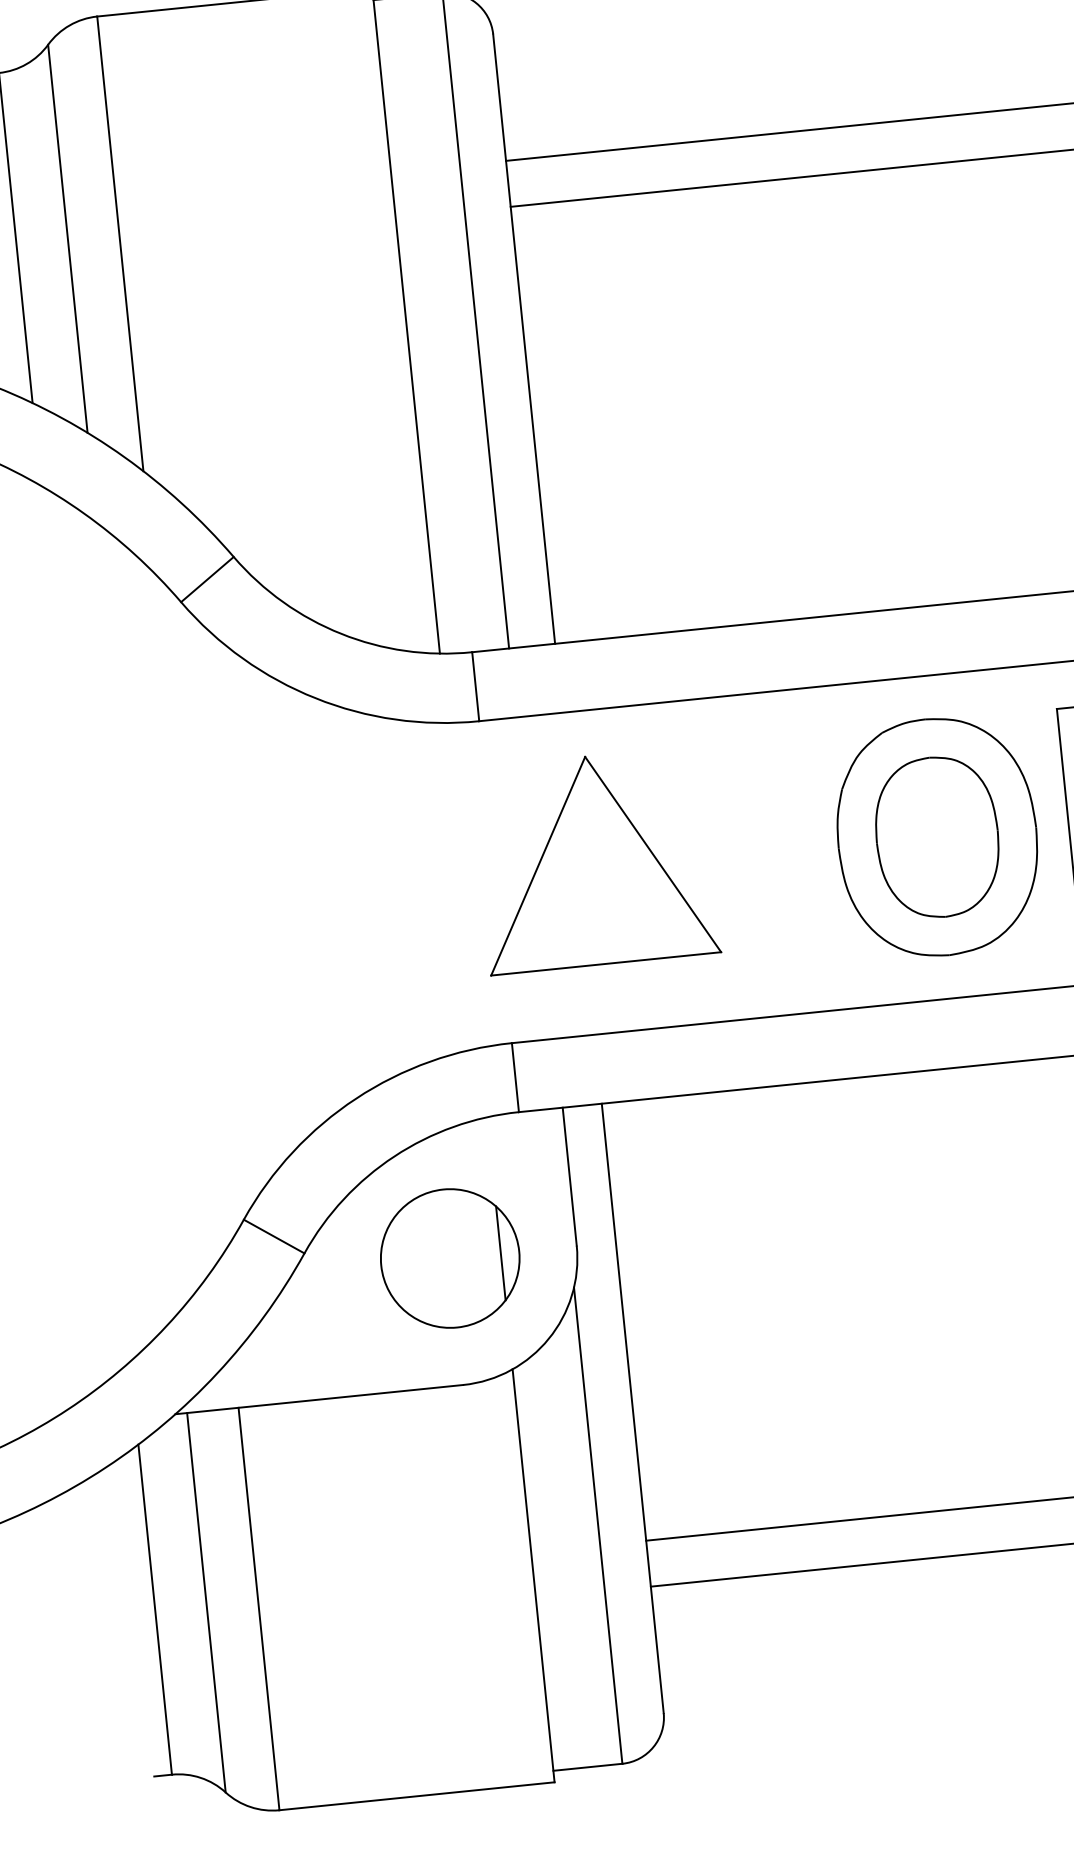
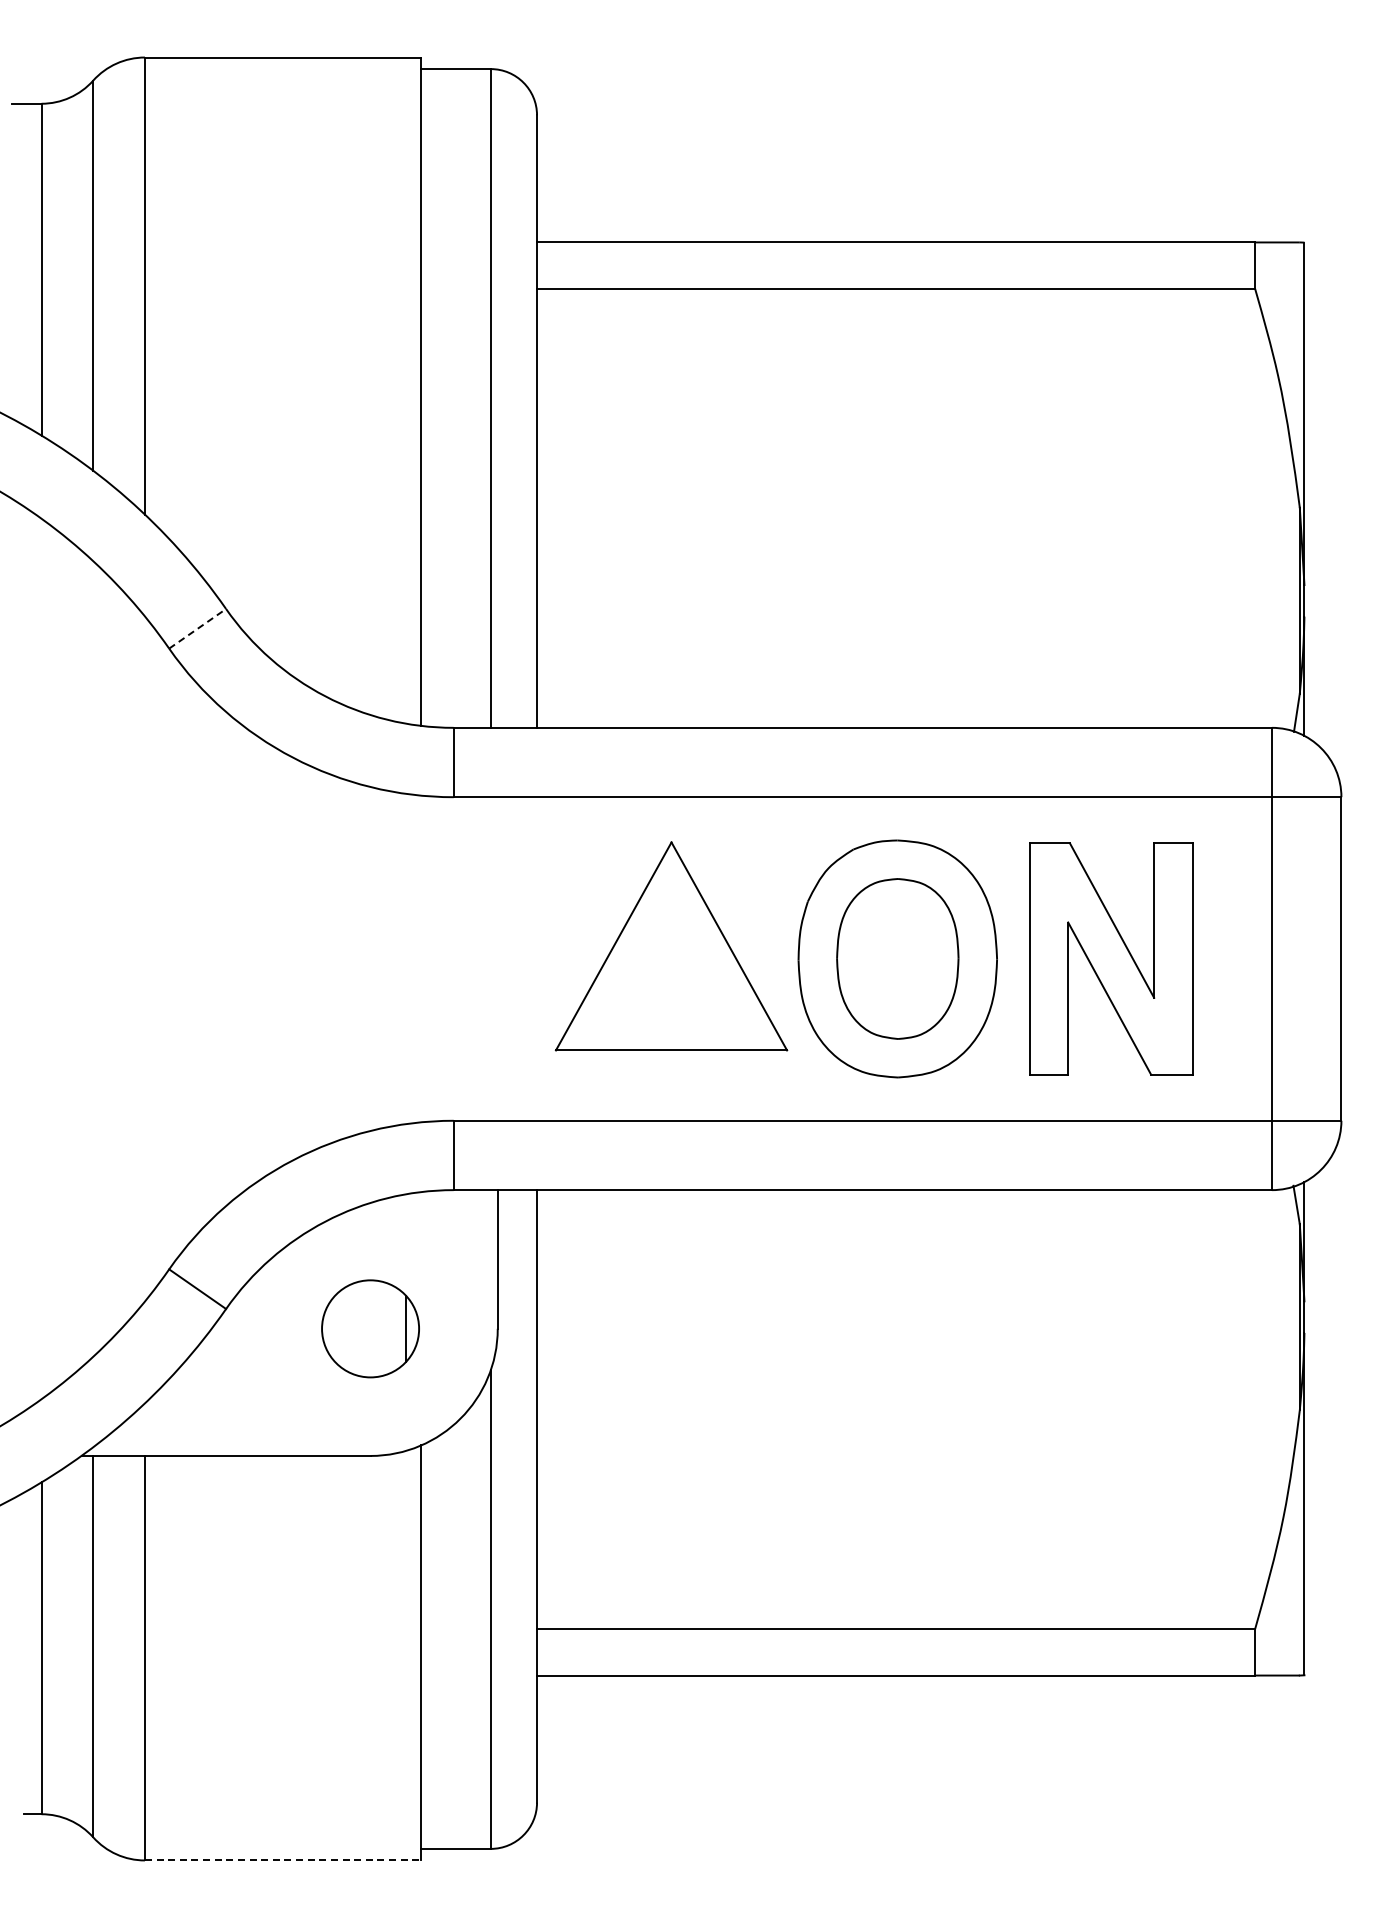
line: (207, 579) -> (197, 628), solid -> dashed
part: (595, 860) -> (671, 946), moved
part: (450, 1258) -> (370, 1328), size x0.7
line: (417, 1796) -> (283, 1860), solid -> dashed

